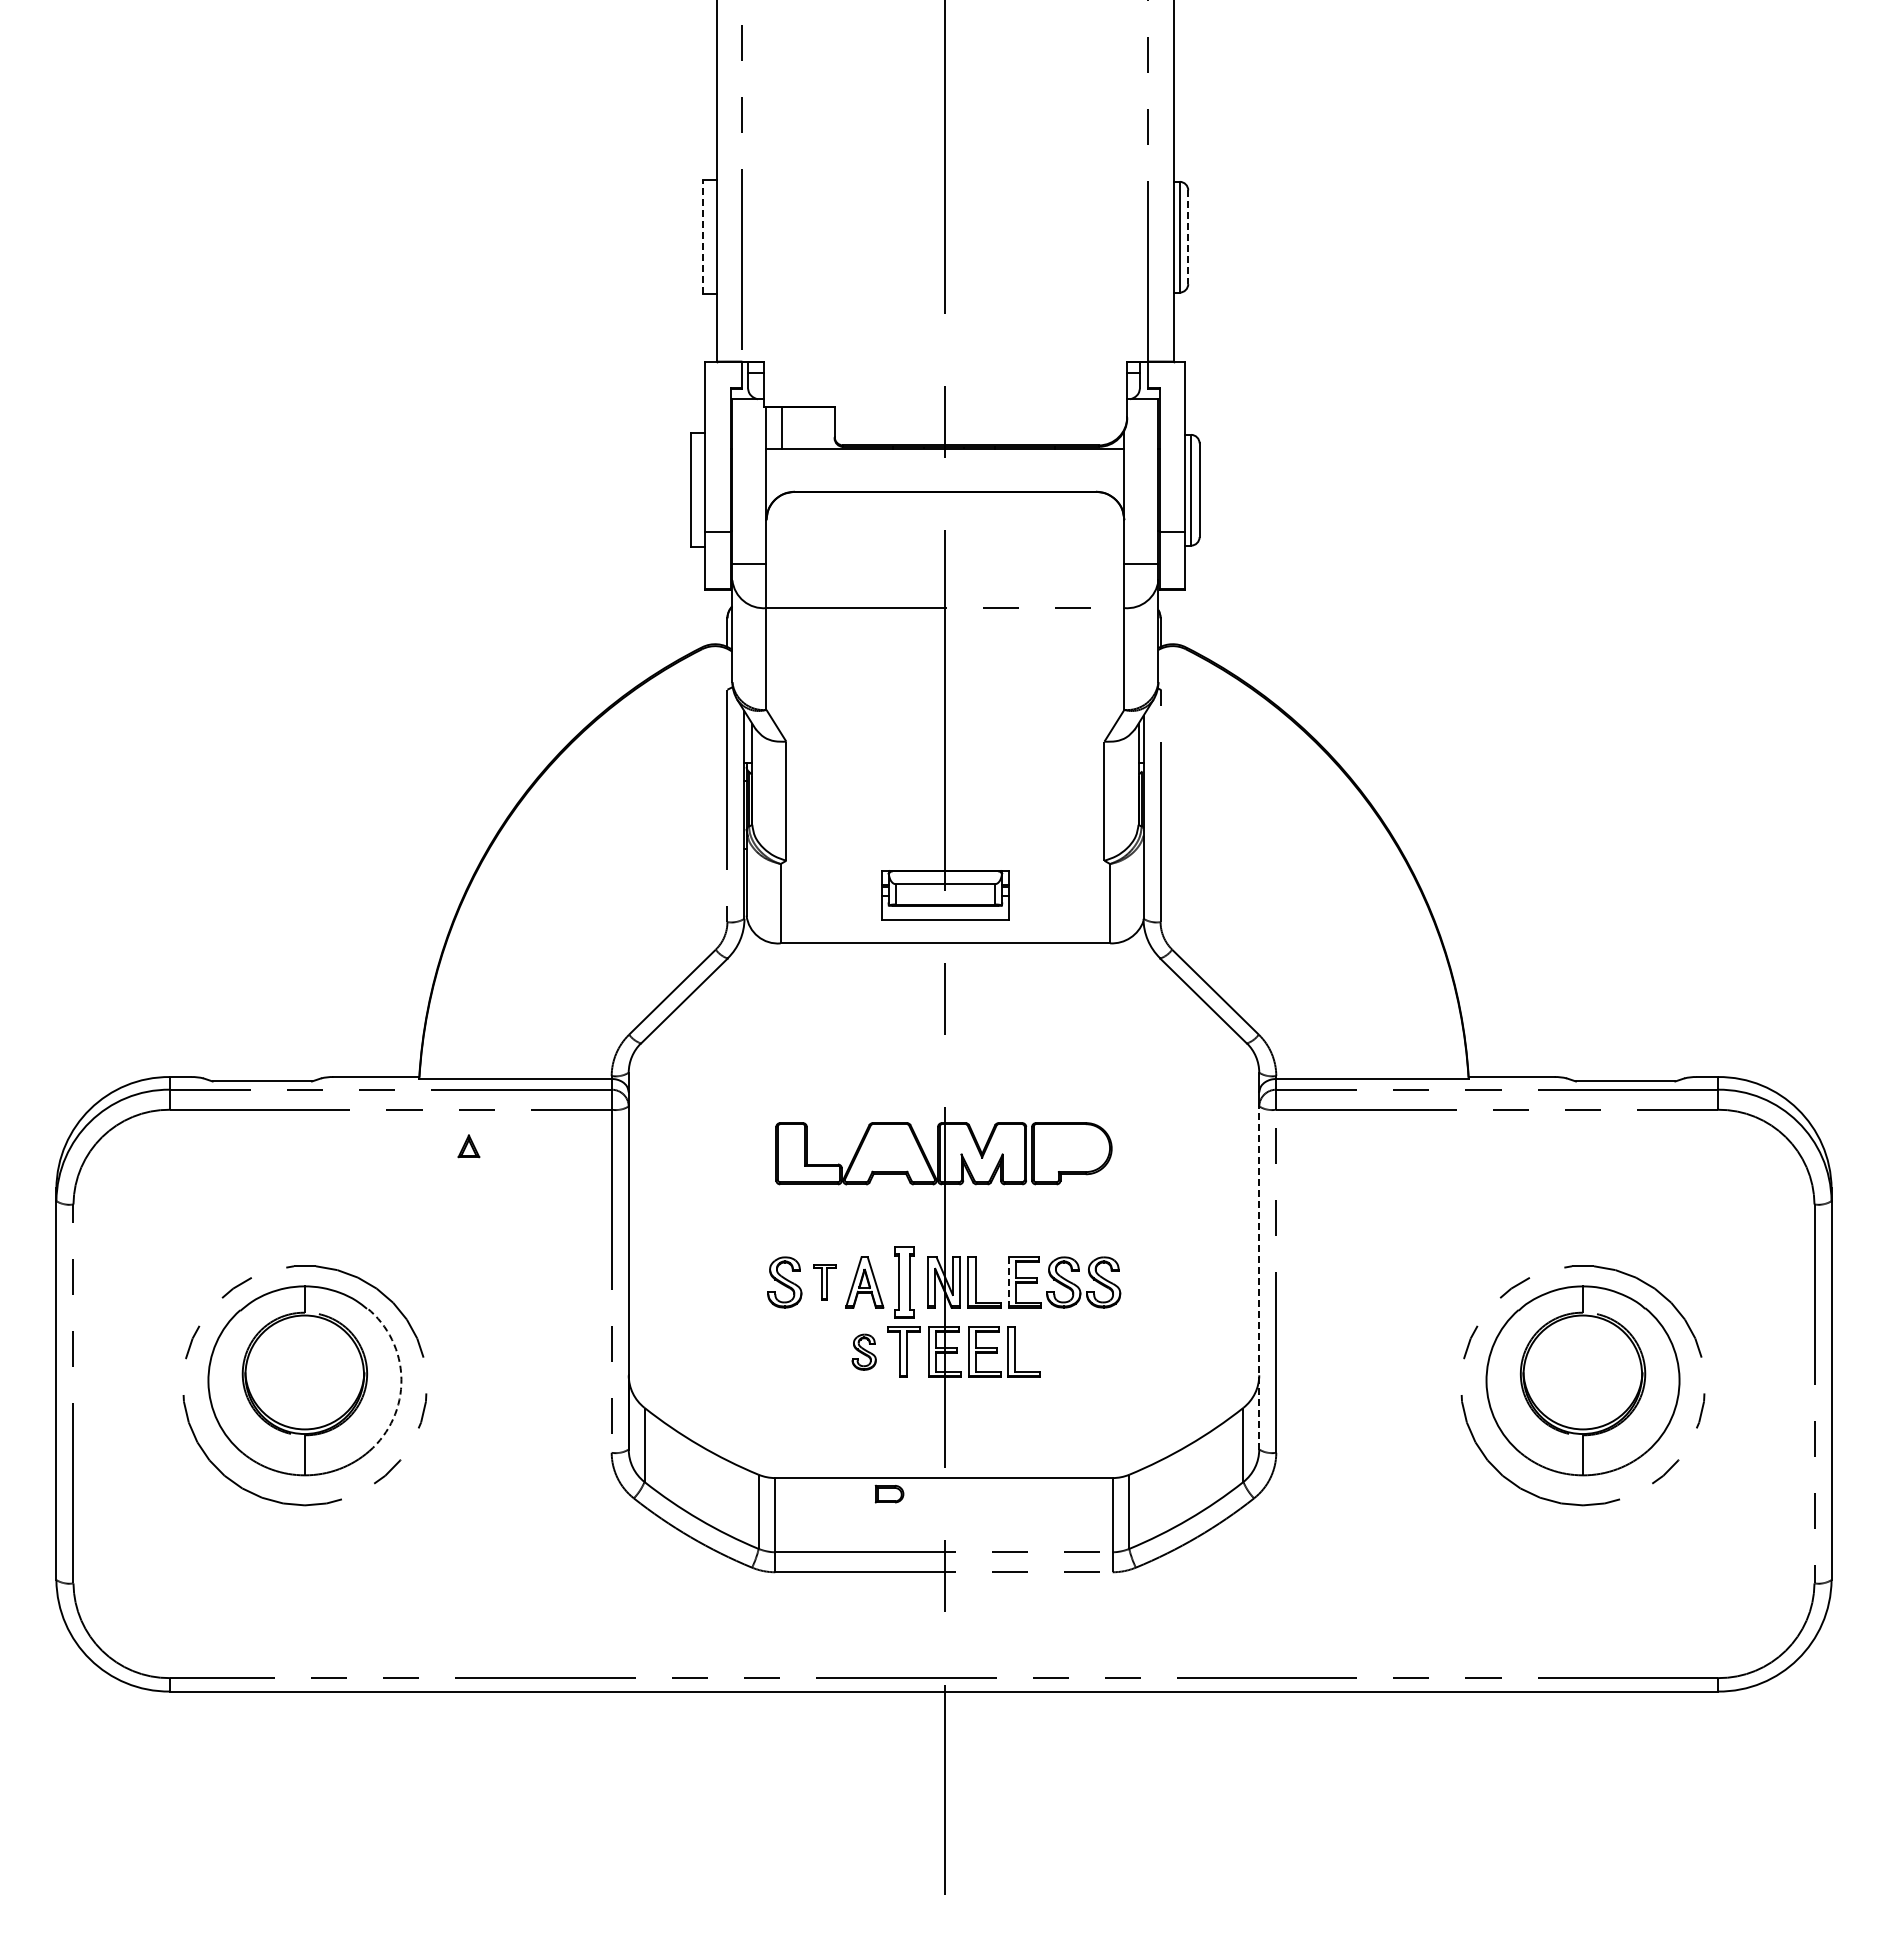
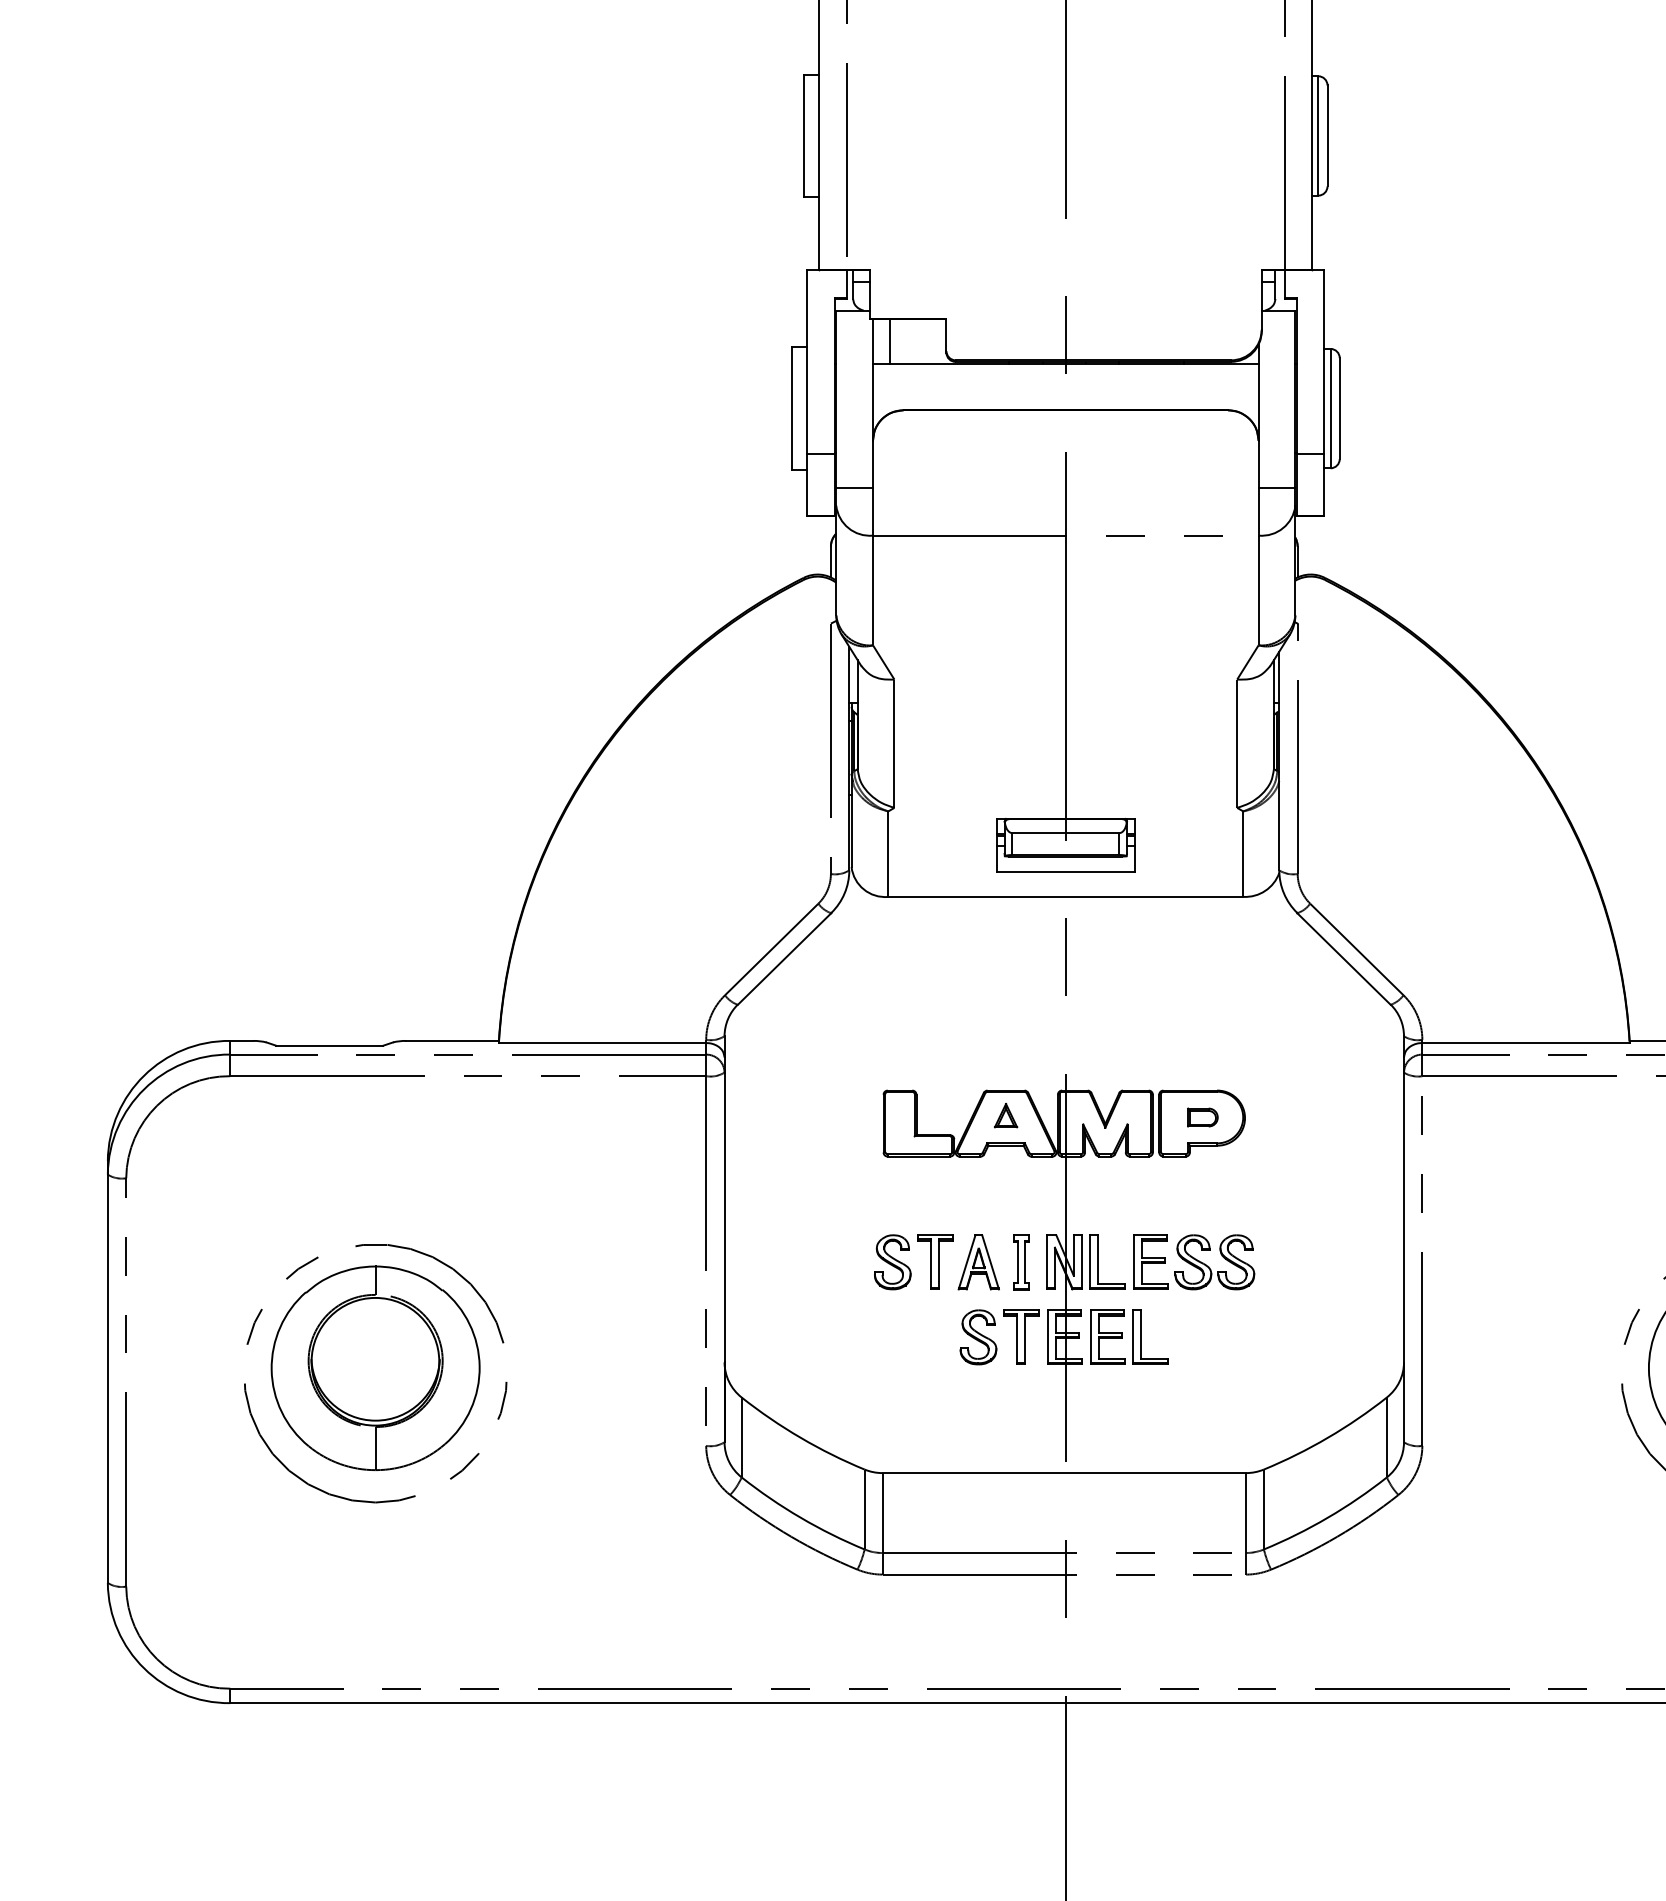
line: (702, 237) -> (804, 136), dashed -> solid
line: (1188, 237) -> (1327, 136), dashed -> solid
part: (468, 1146) -> (1005, 1115), moved
line: (1259, 1277) -> (1404, 1256), dashed -> solid
line: (1008, 1281) -> (1133, 1261), dashed -> solid
part: (824, 1282) -> (935, 1262), size x1.43
part: (903, 1282) -> (1020, 1262), size x0.71
part: (863, 1352) -> (977, 1337), size x1.43
arc: (401, 1379) -> (479, 1366), dashed -> solid
part: (889, 1493) -> (1202, 1116), moved

